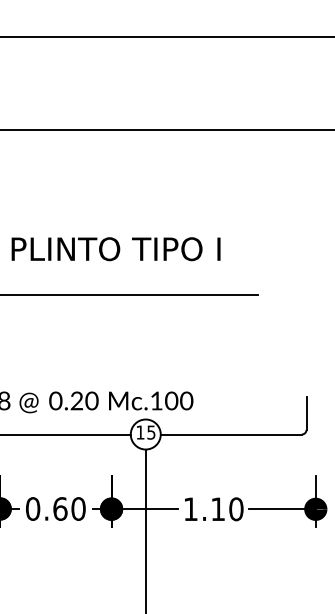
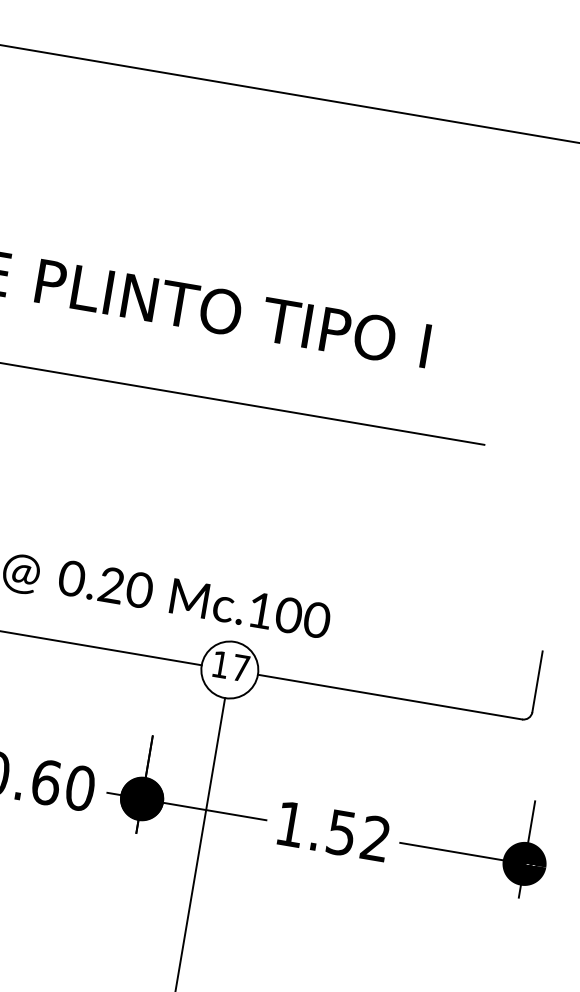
text: (151, 432) -> (241, 668), 15 -> 17
text: (227, 509) -> (359, 836), 1.10 -> 1.52

